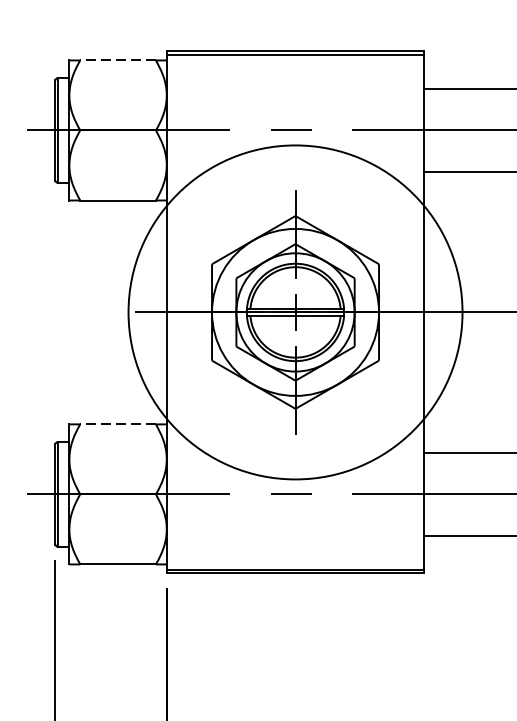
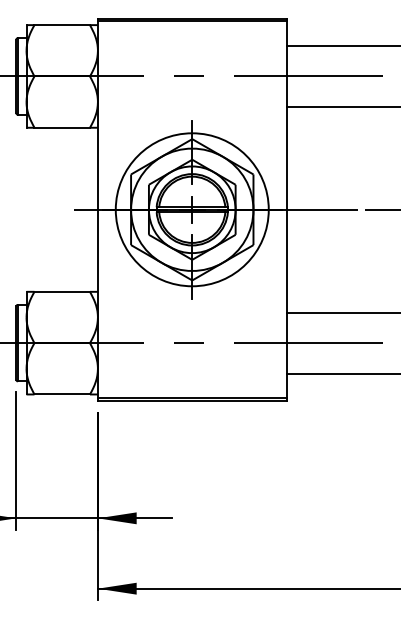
line: (118, 60) -> (62, 25), dashed -> solid
circle: (294, 312) -> (191, 209), size x0.62
line: (118, 423) -> (62, 291), dashed -> solid

